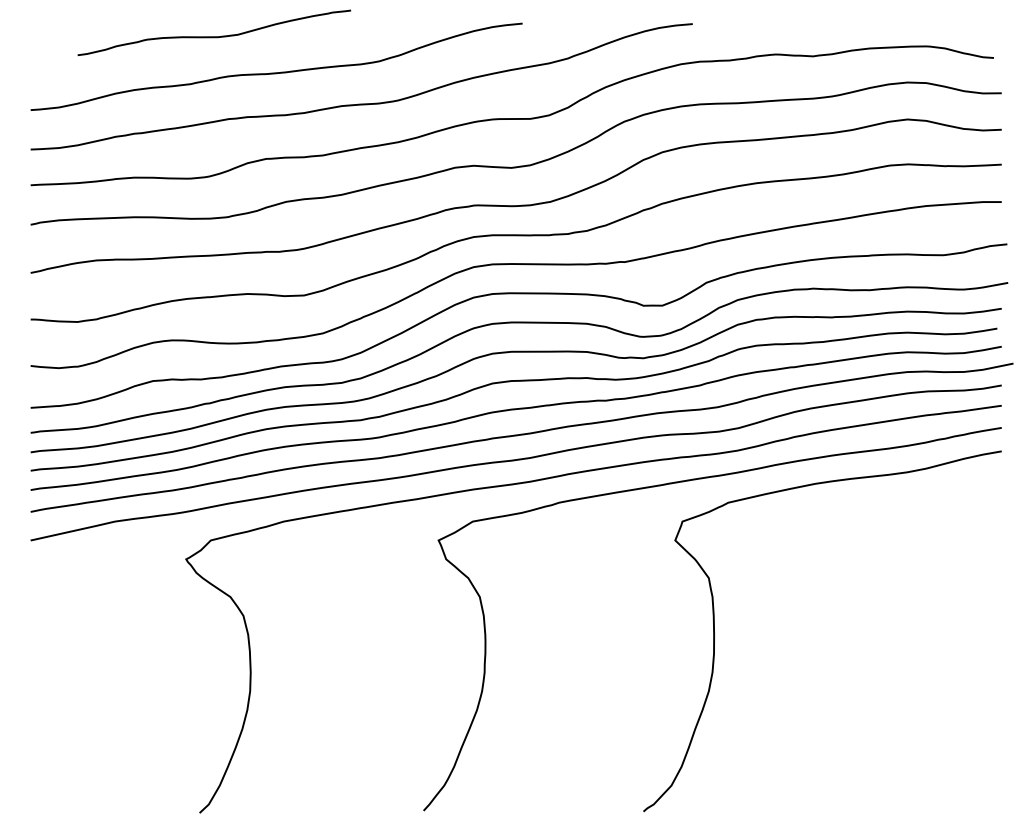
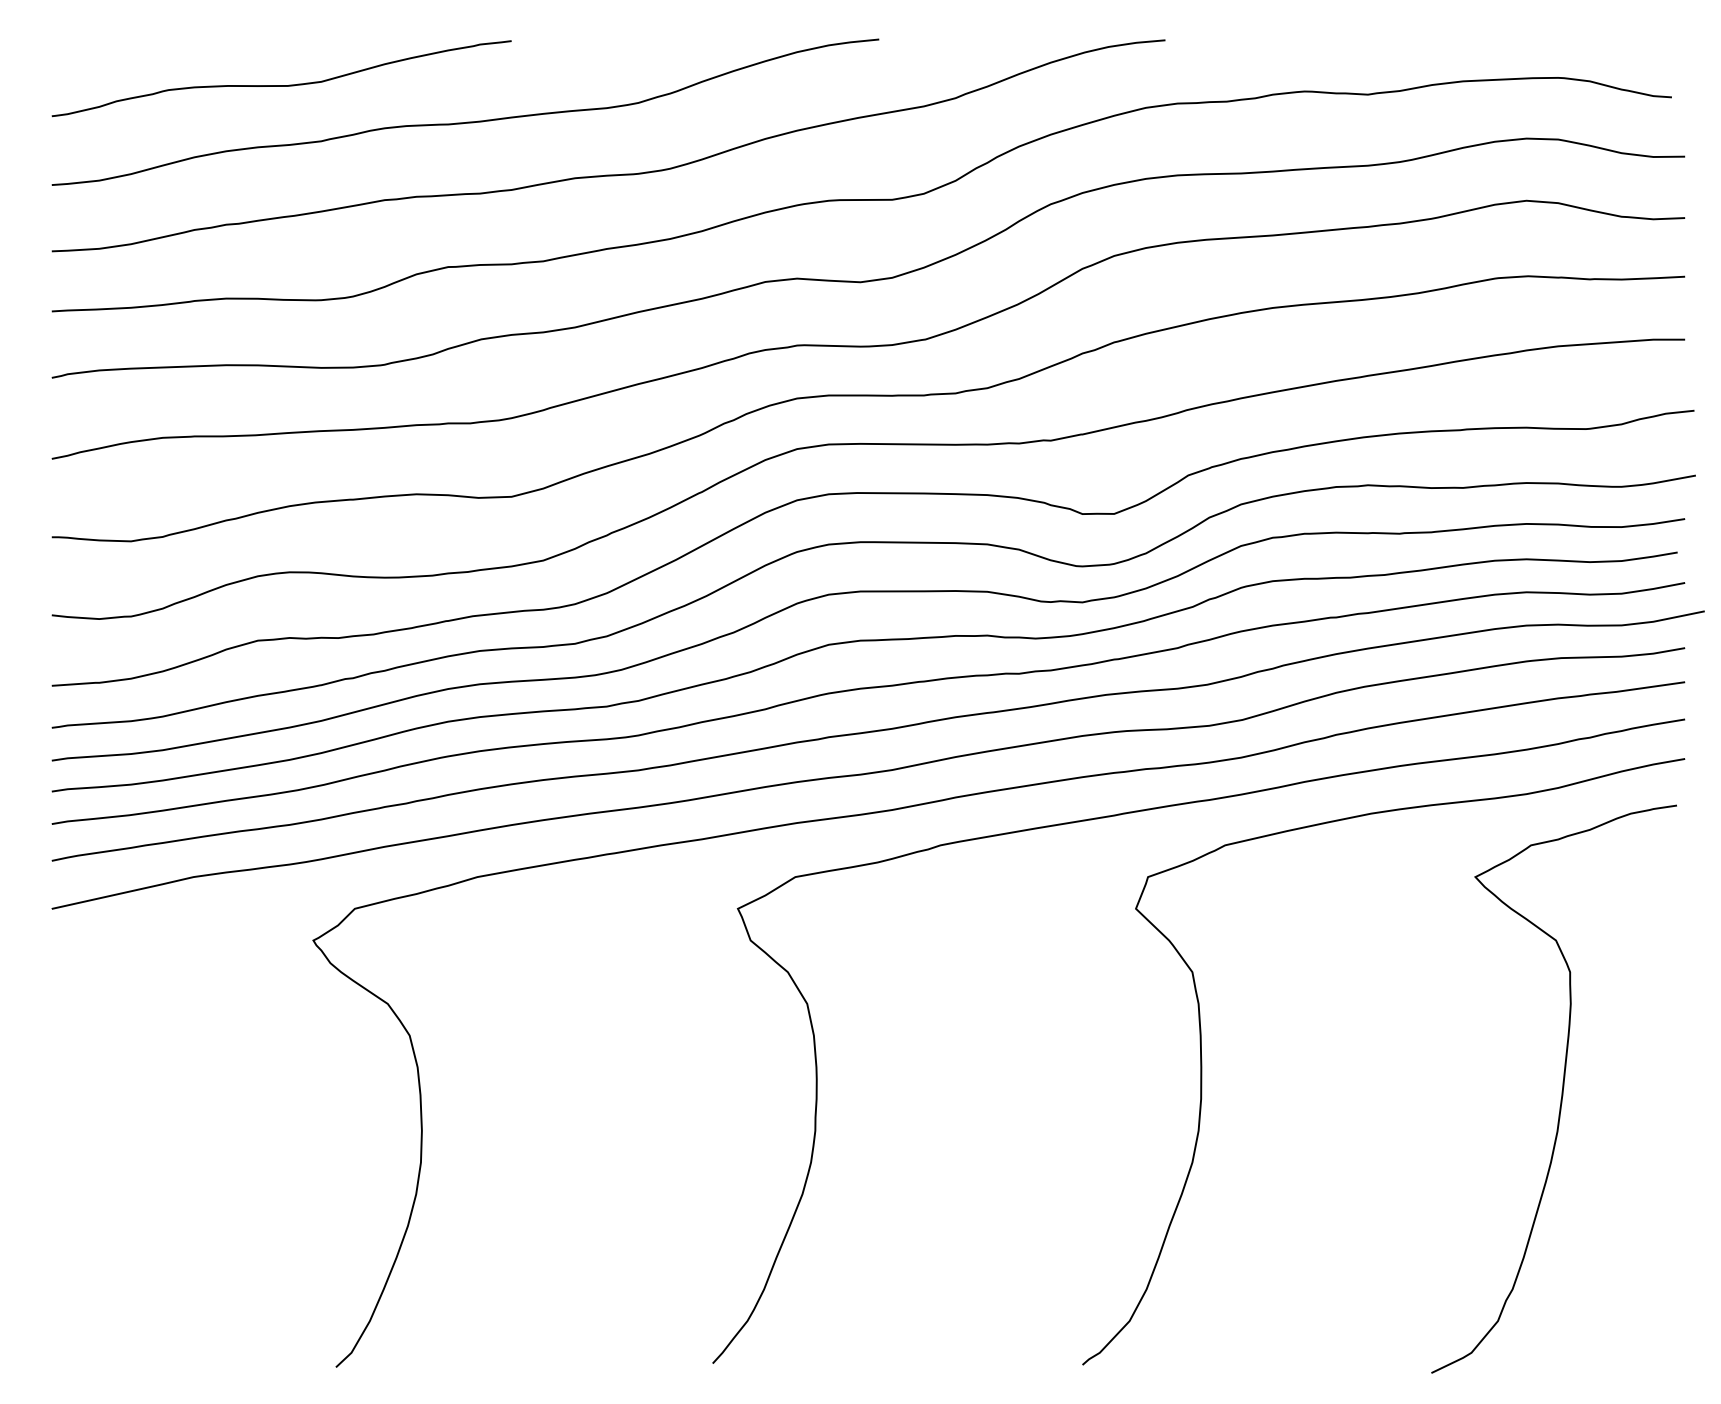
curve: (213, 36) -> (280, 84), moved
curve: (928, 647) -> (1561, 1088), added

